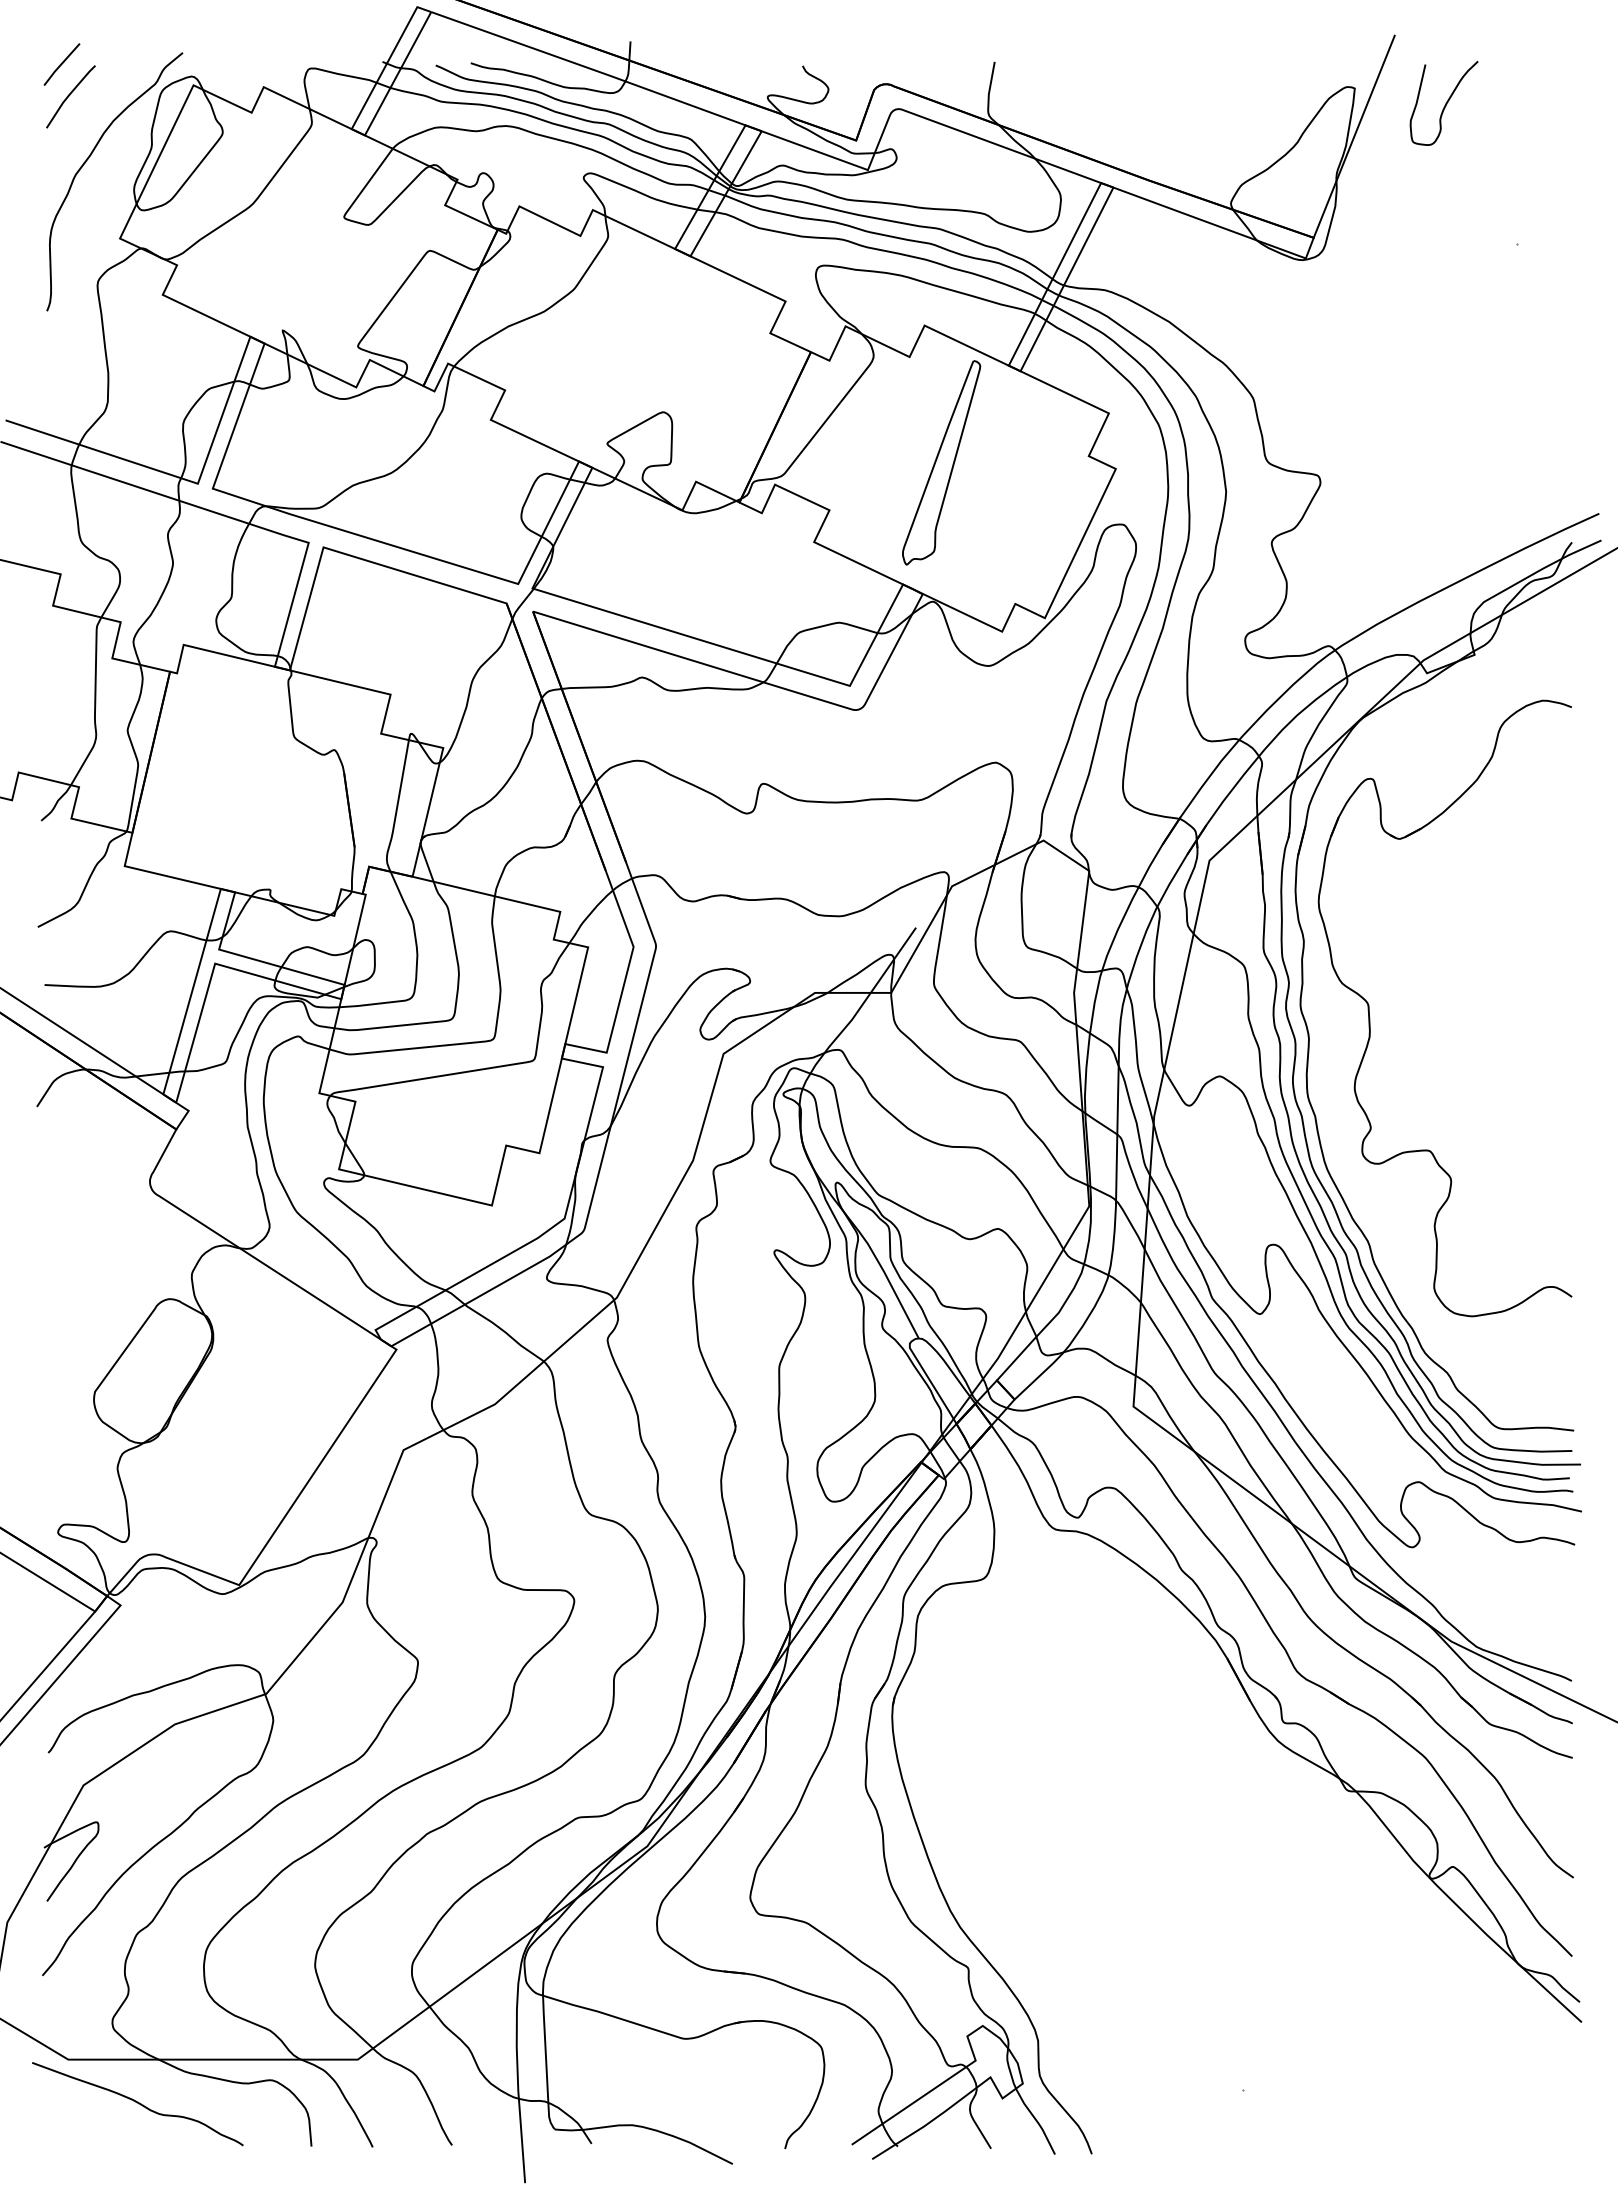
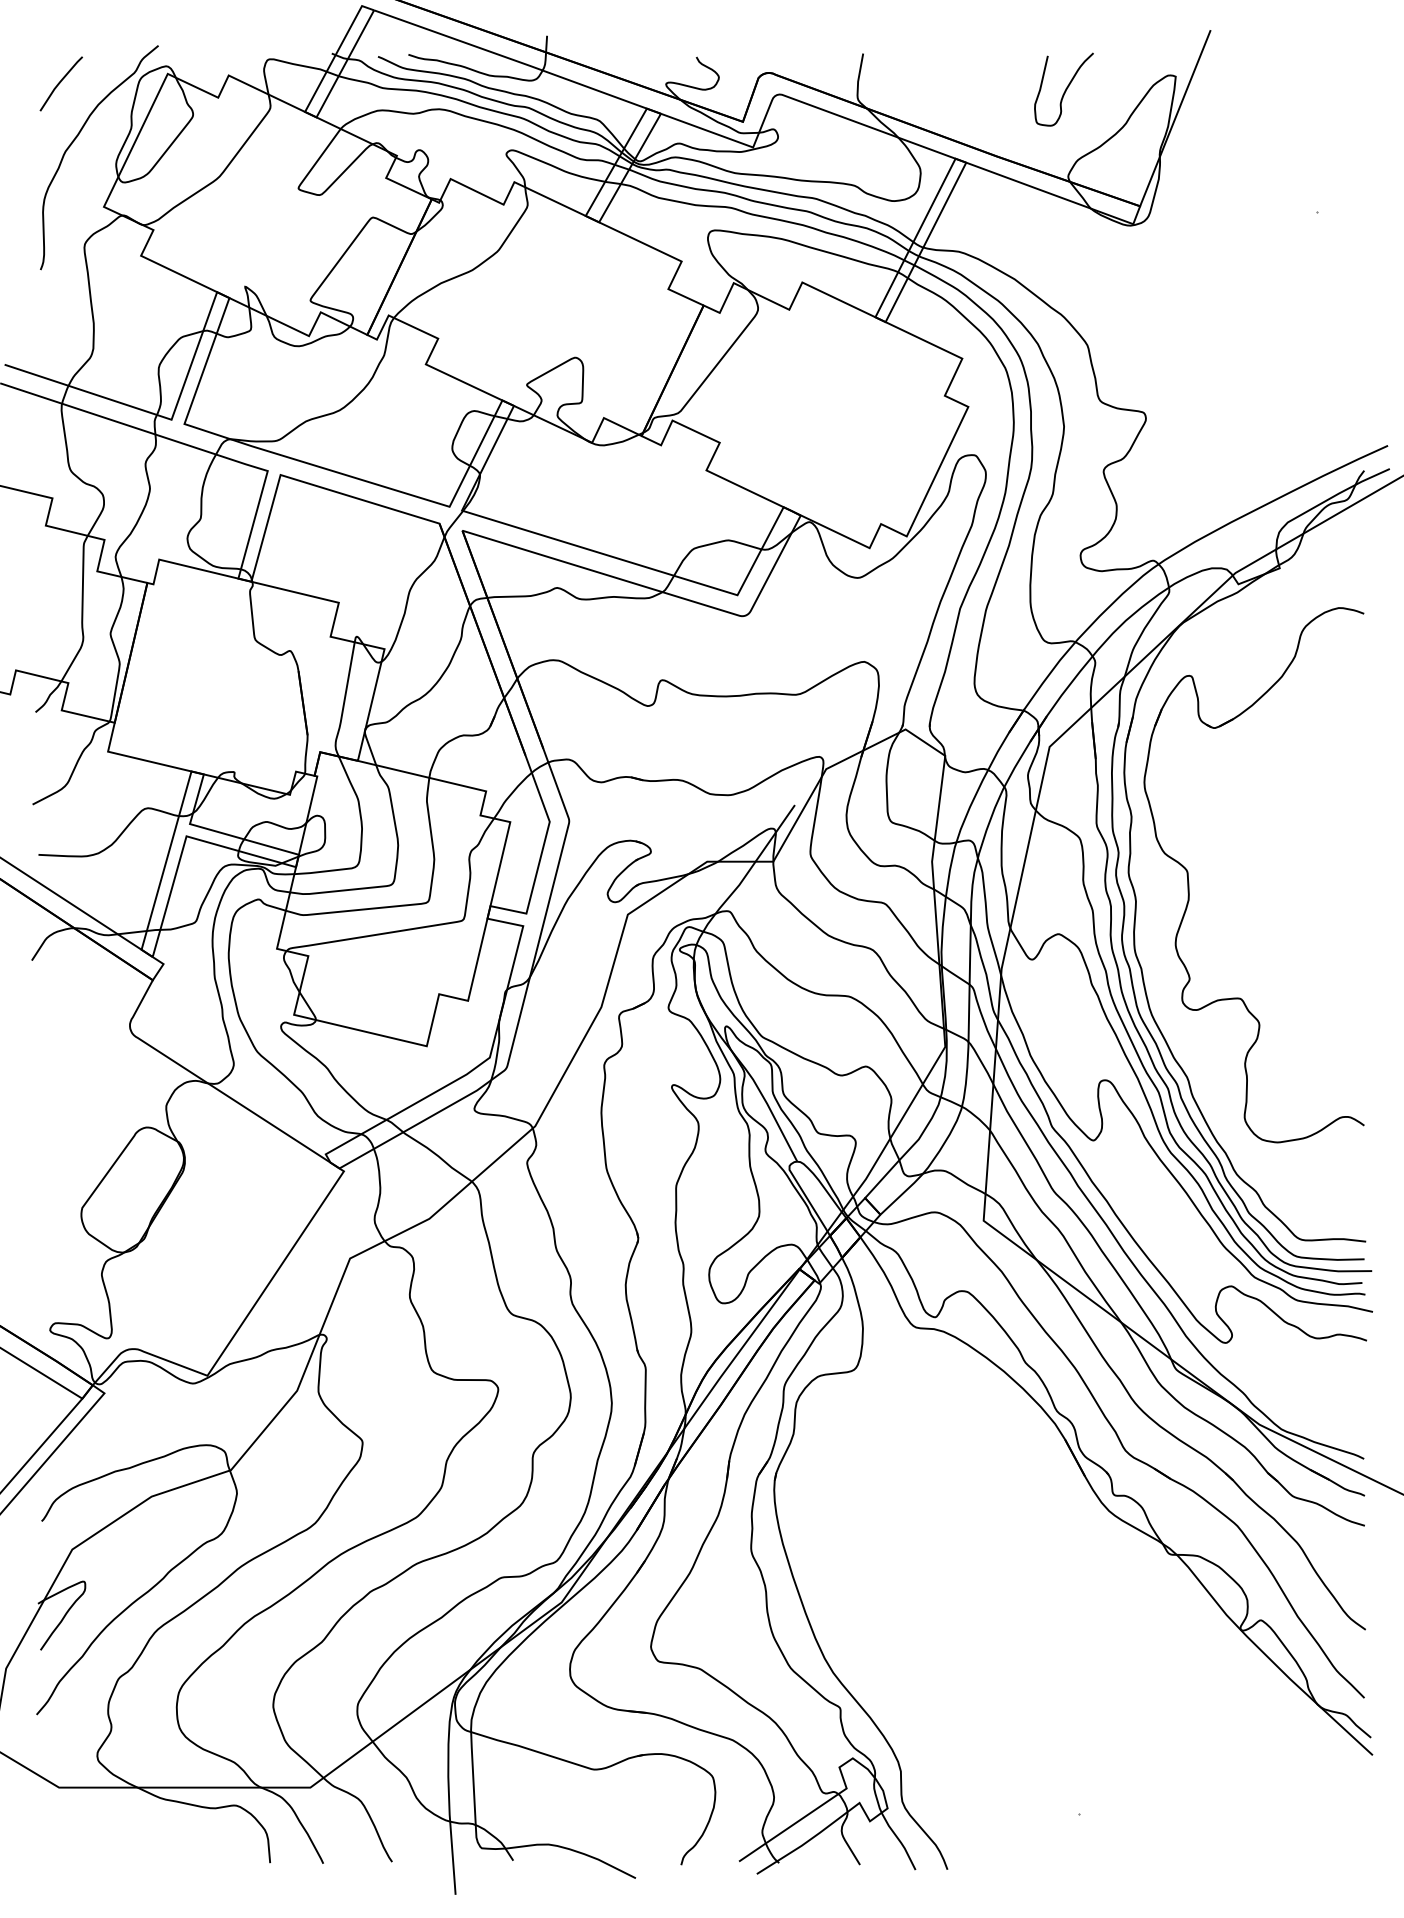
line: (61, 64) -> (53, 55), removed
curve: (1445, 103) -> (1065, 89), moved
part: (941, 462) -> (817, 401), removed
curve: (137, 2103) -> (119, 1825), removed

